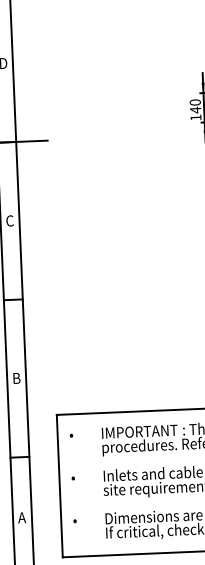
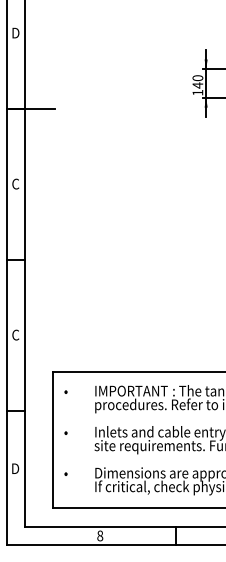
text: (16, 377) -> (15, 334), B -> C
text: (22, 517) -> (15, 468), A -> D

